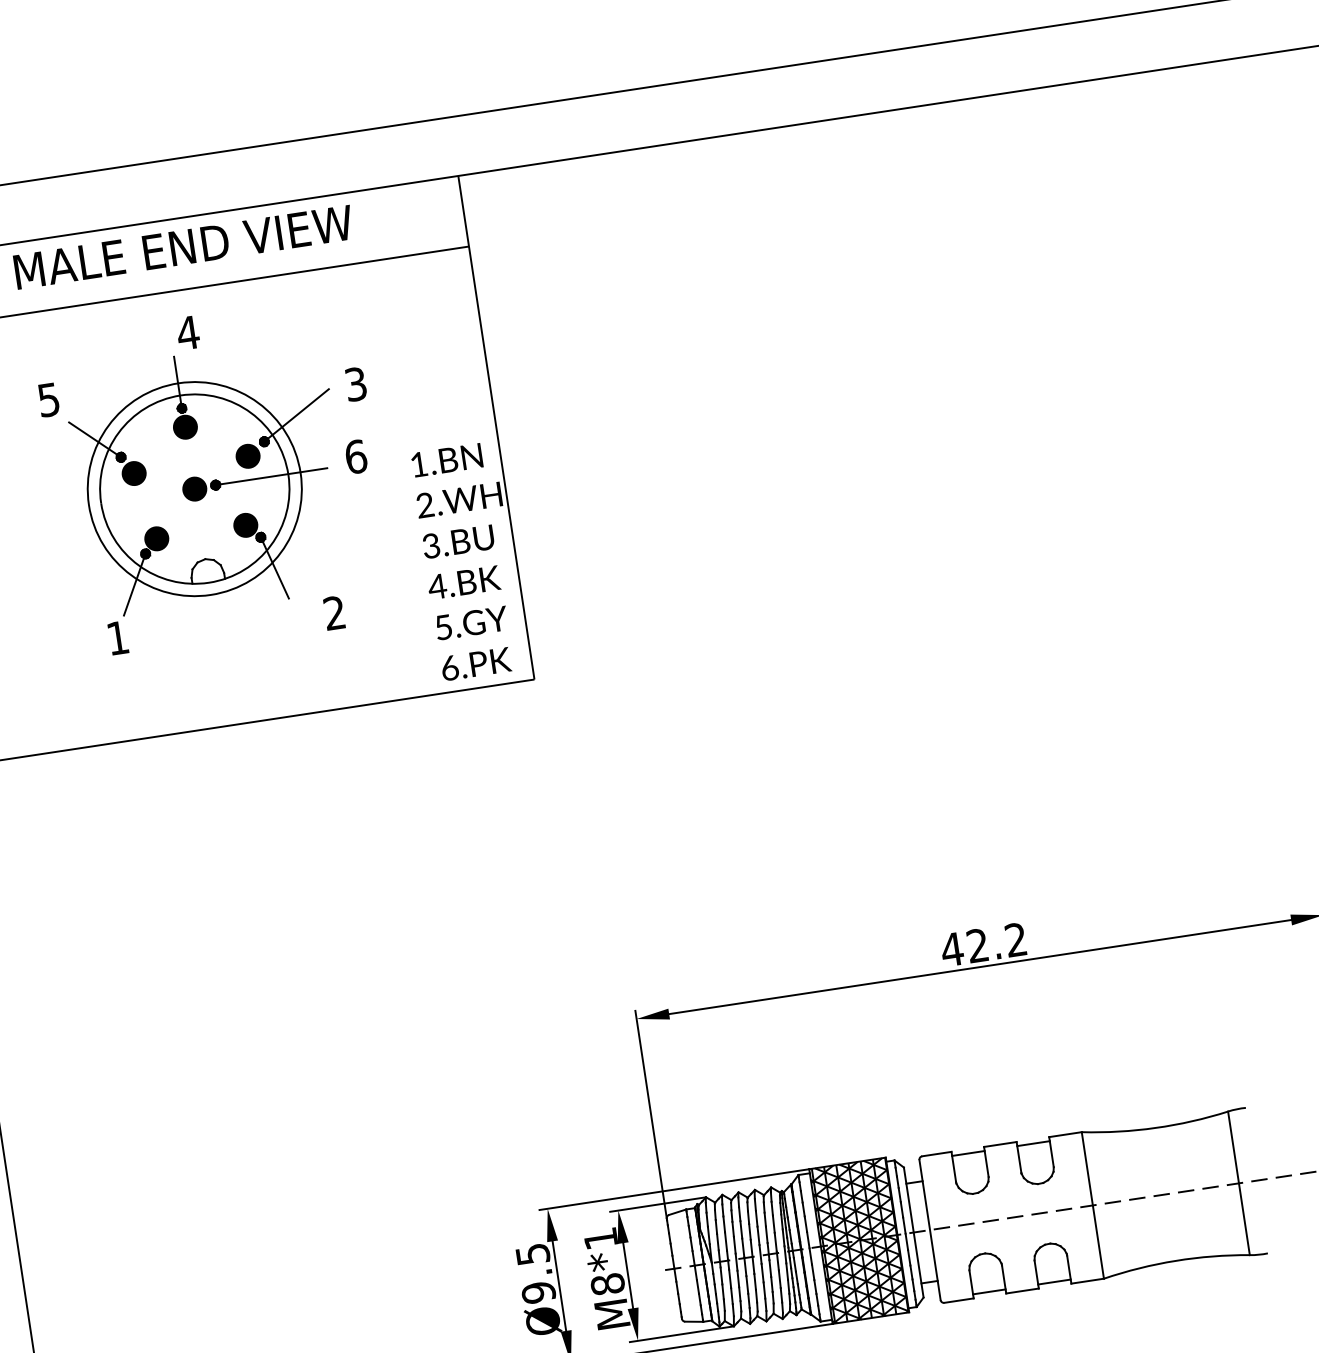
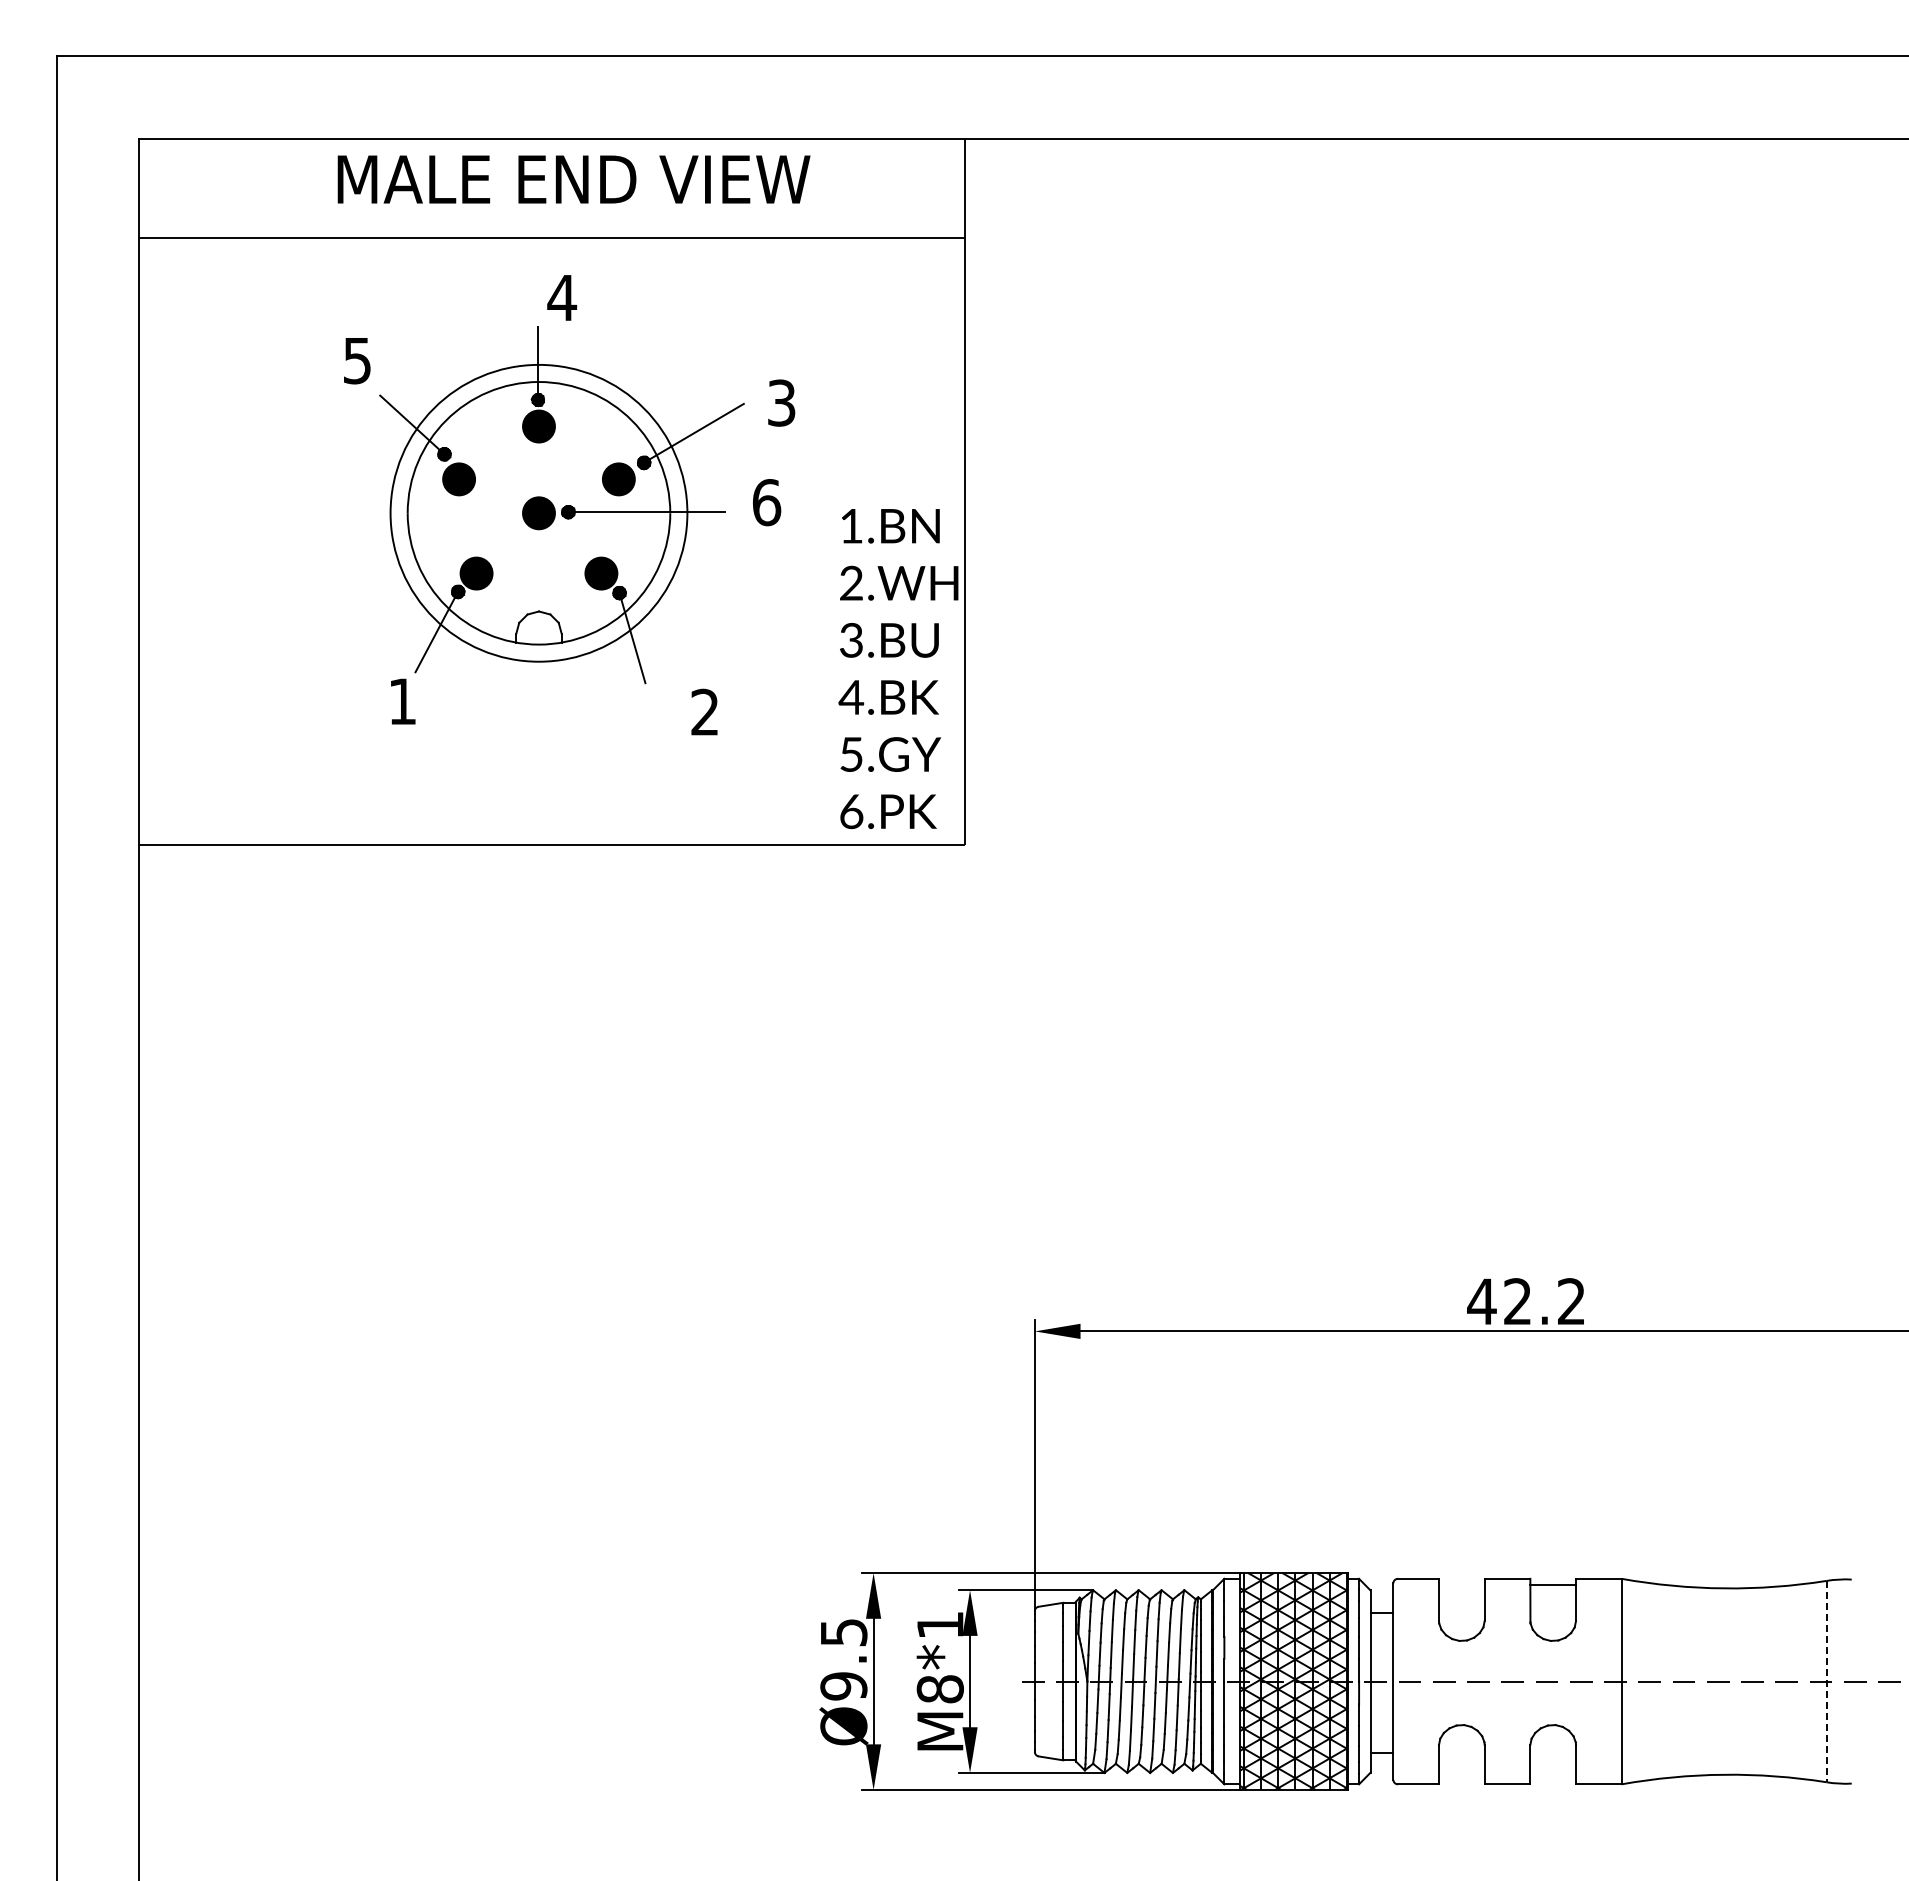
line: (968, 1153) -> (1461, 1584), removed
line: (1238, 1183) -> (1826, 1681), solid -> dashed
line: (1054, 1281) -> (1553, 1778), removed
line: (989, 1291) -> (1461, 1778), removed

